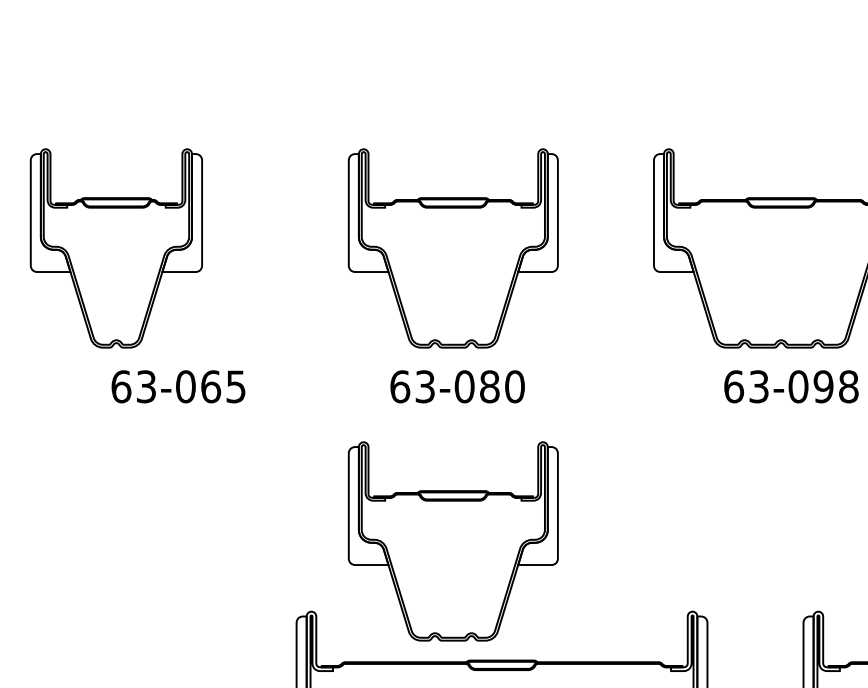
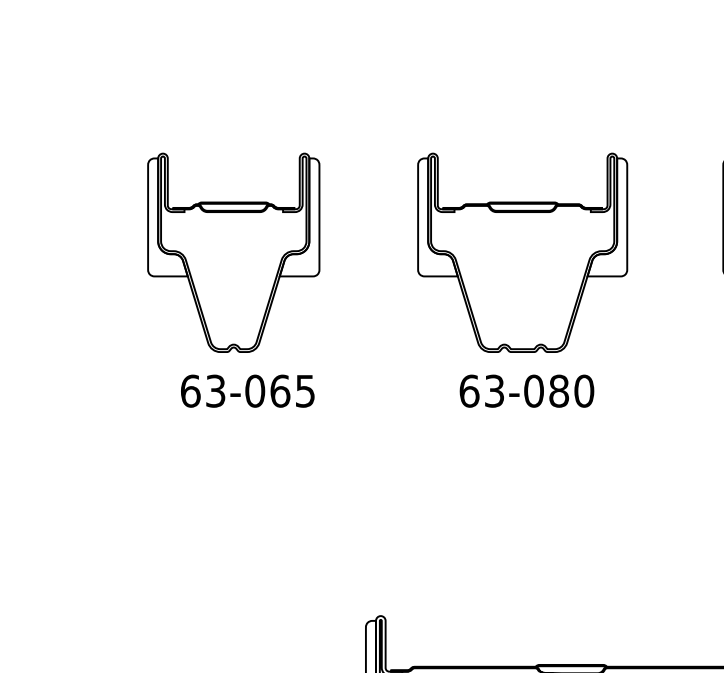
part: (115, 248) -> (232, 252), moved
part: (452, 541) -> (521, 545), removed

